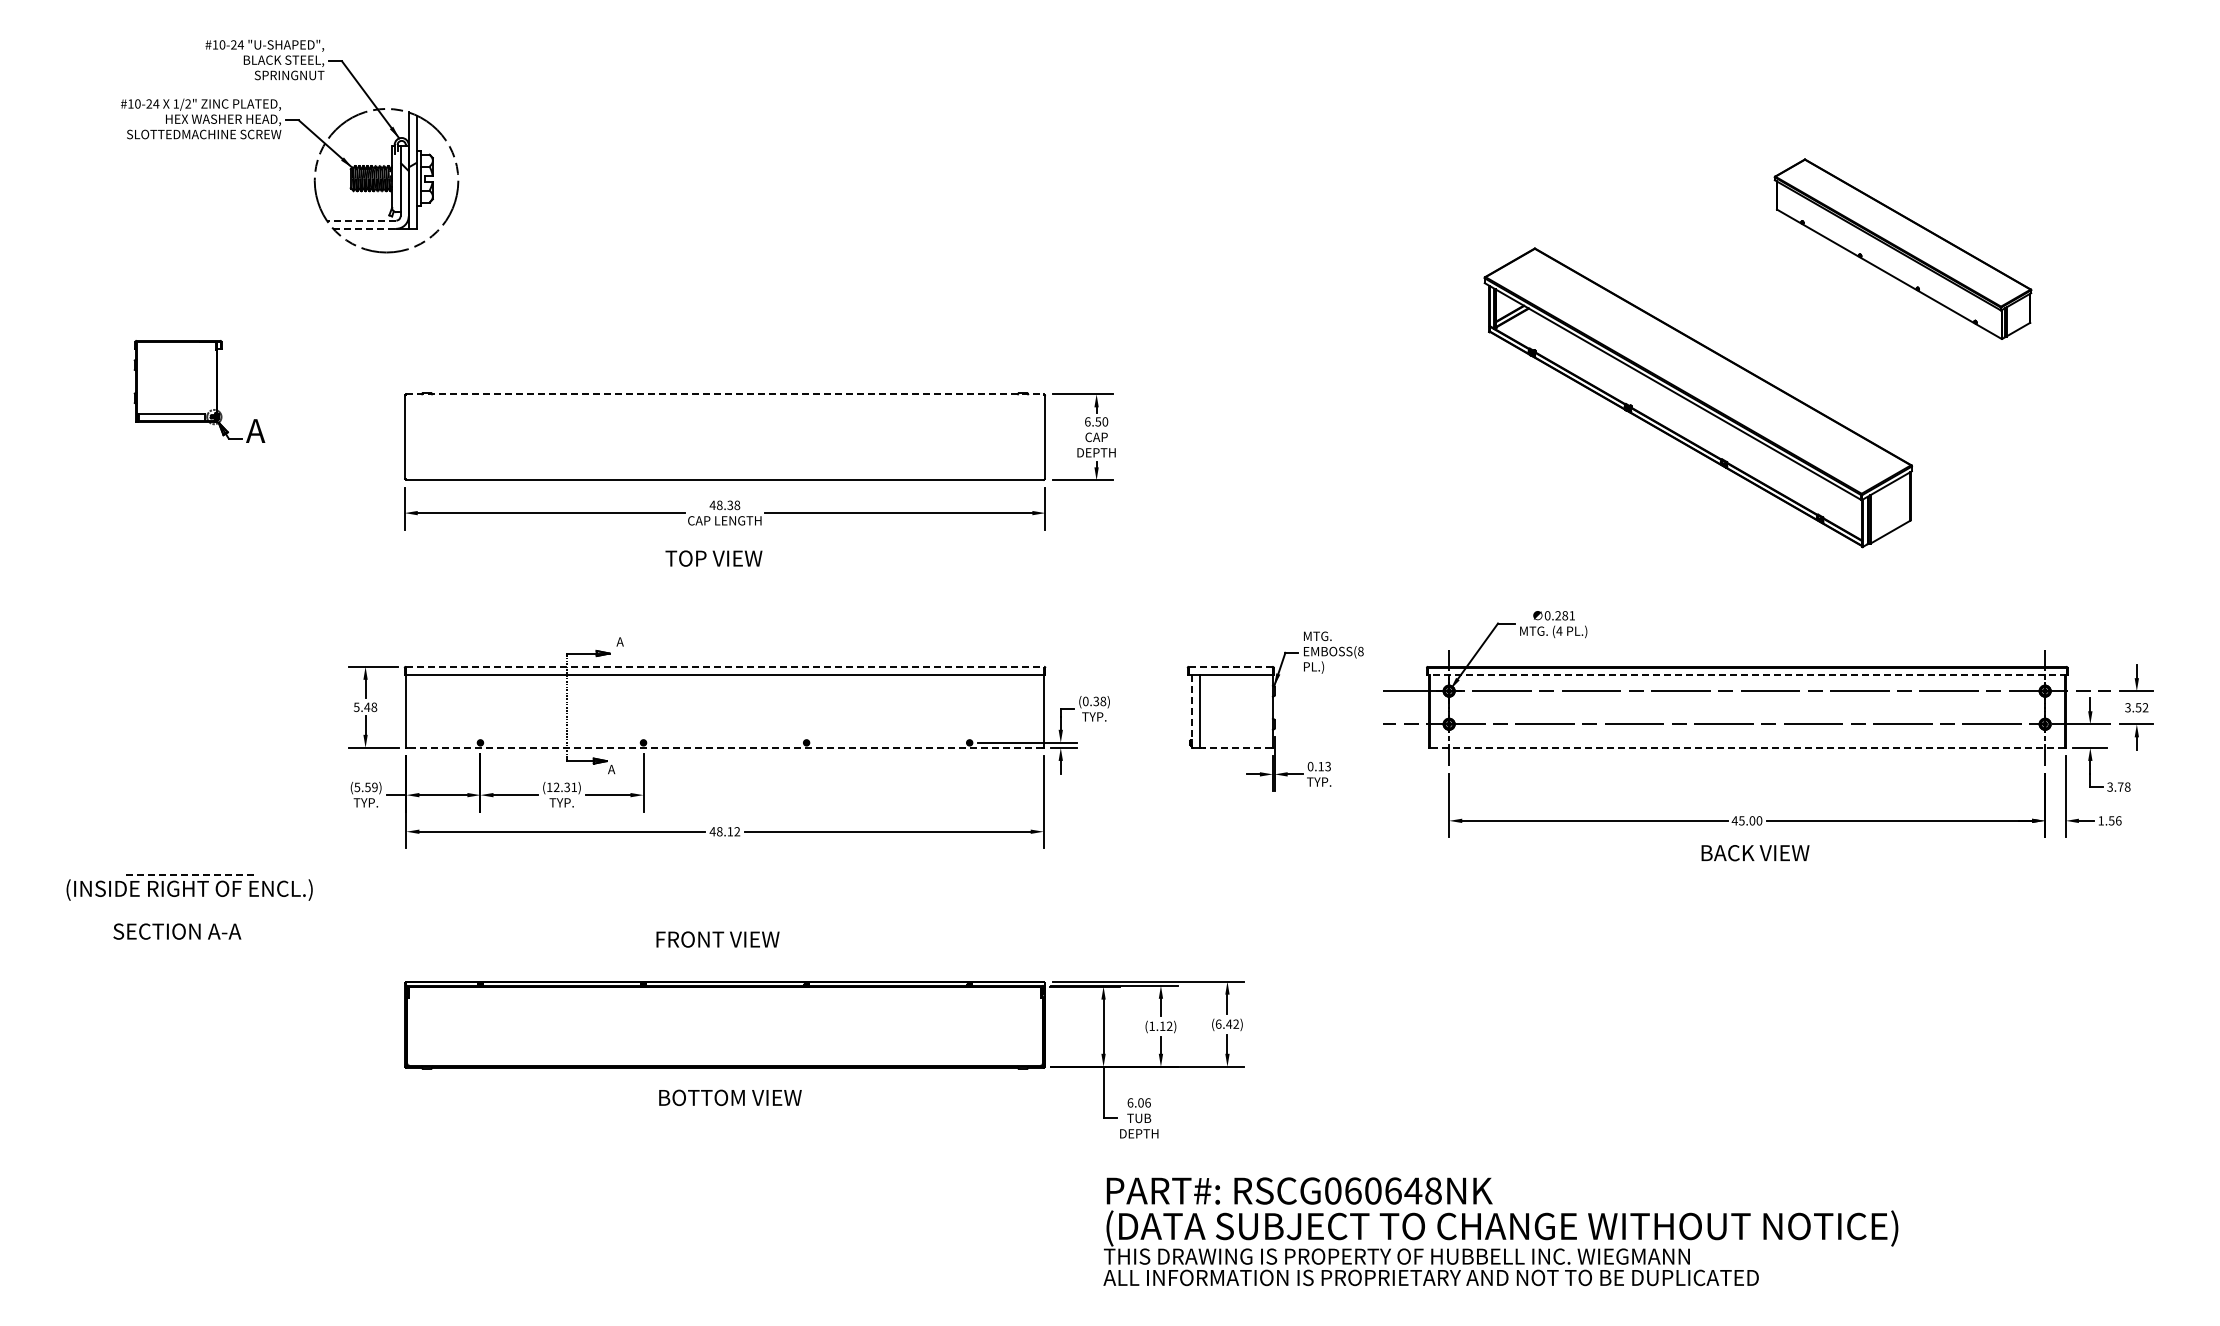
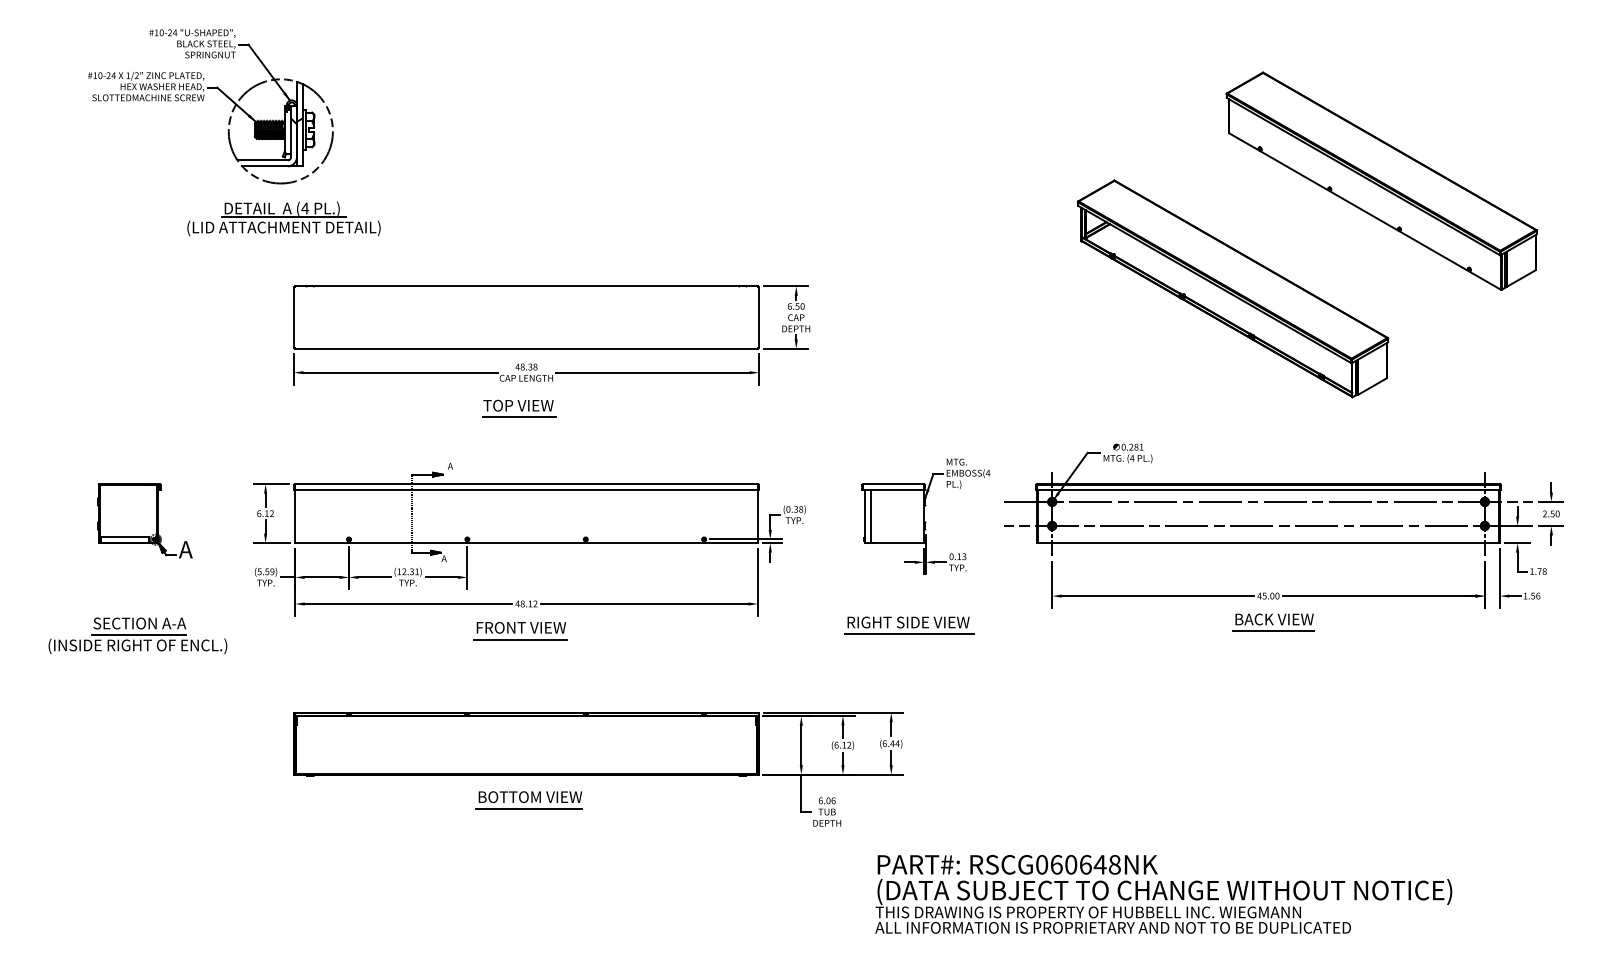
line: (361, 220) -> (262, 160), dashed -> solid
line: (364, 228) -> (264, 166), dashed -> solid
part: (1902, 248) -> (1381, 180), size x1.67
part: (390, 301) -> (283, 219), added
part: (199, 391) -> (145, 521), moved
line: (725, 394) -> (526, 286), dashed -> solid
line: (714, 574) -> (518, 417), added
text: (1360, 651) -> (987, 473), (8 -> (4
line: (725, 666) -> (526, 484), dashed -> solid
line: (1230, 666) -> (893, 484), dashed -> solid
line: (1746, 675) -> (1268, 490), dashed -> solid
text: (365, 707) -> (265, 513), 5.48 -> 6.12
text: (2136, 707) -> (1551, 513), 3.52 -> 2.50
line: (1191, 710) -> (865, 515), dashed -> solid
line: (724, 747) -> (526, 542), dashed -> solid
line: (1238, 747) -> (899, 542), dashed -> solid
line: (1746, 747) -> (1268, 542), dashed -> solid
text: (2109, 786) -> (1531, 571), 3.78 -> 1.78
part: (1252, 861) -> (909, 625), added
line: (1753, 869) -> (1273, 631), added
line: (191, 874) -> (139, 635), dashed -> solid
line: (716, 880) -> (520, 639), added
text: (177, 931) -> (139, 623), moved
text: (717, 939) -> (521, 627), moved
text: (1236, 1023) -> (897, 743), (6.42) -> (6.44)
text: (1152, 1025) -> (836, 744), (1.12) -> (6.12)
line: (728, 1114) -> (529, 809), added
text: (1500, 1231) -> (1163, 894), moved

